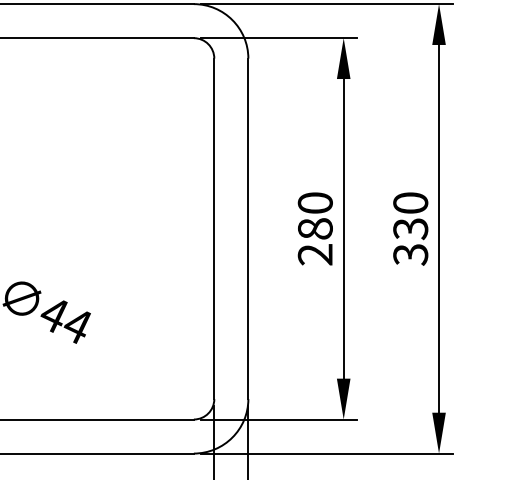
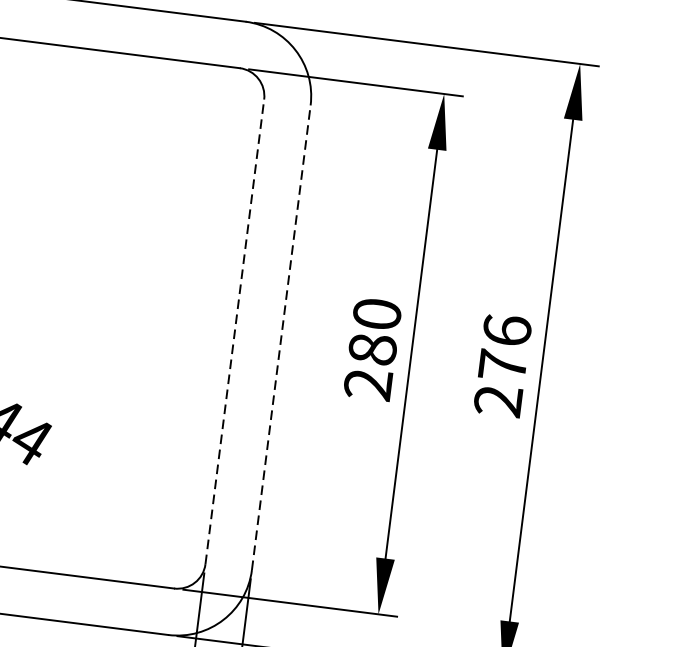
line: (214, 228) -> (235, 331), solid -> dashed
line: (248, 228) -> (281, 337), solid -> dashed
text: (410, 228) -> (502, 365), 330 -> 276

